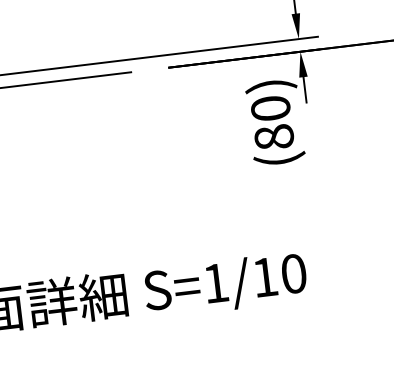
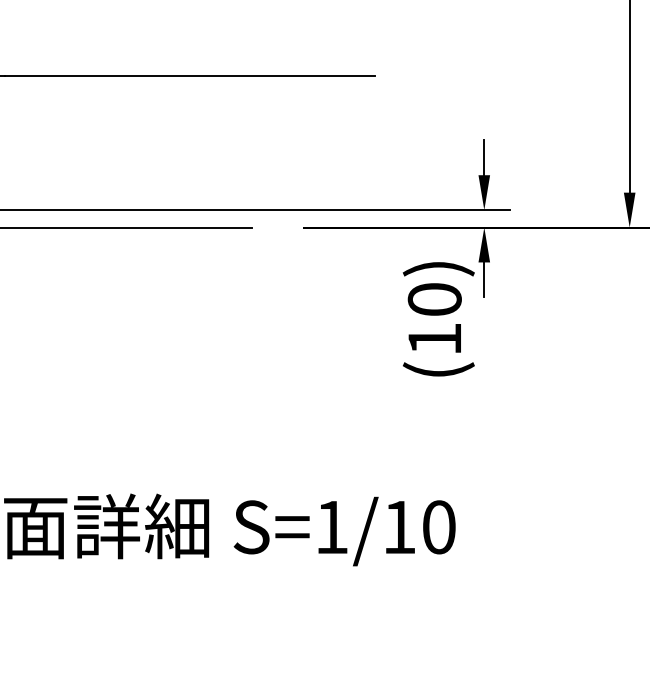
text: (273, 136) -> (434, 338), (80) -> (10)

